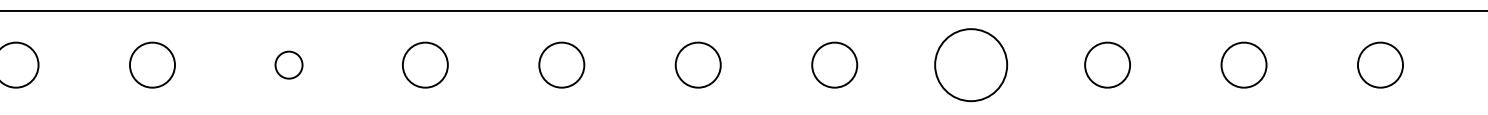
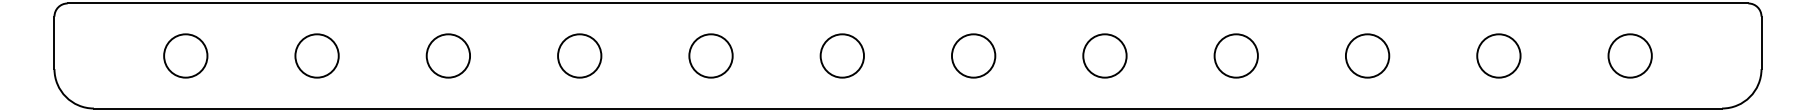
circle: (288, 64) -> (579, 55), size x1.67
circle: (970, 64) -> (1235, 55), size x0.62

